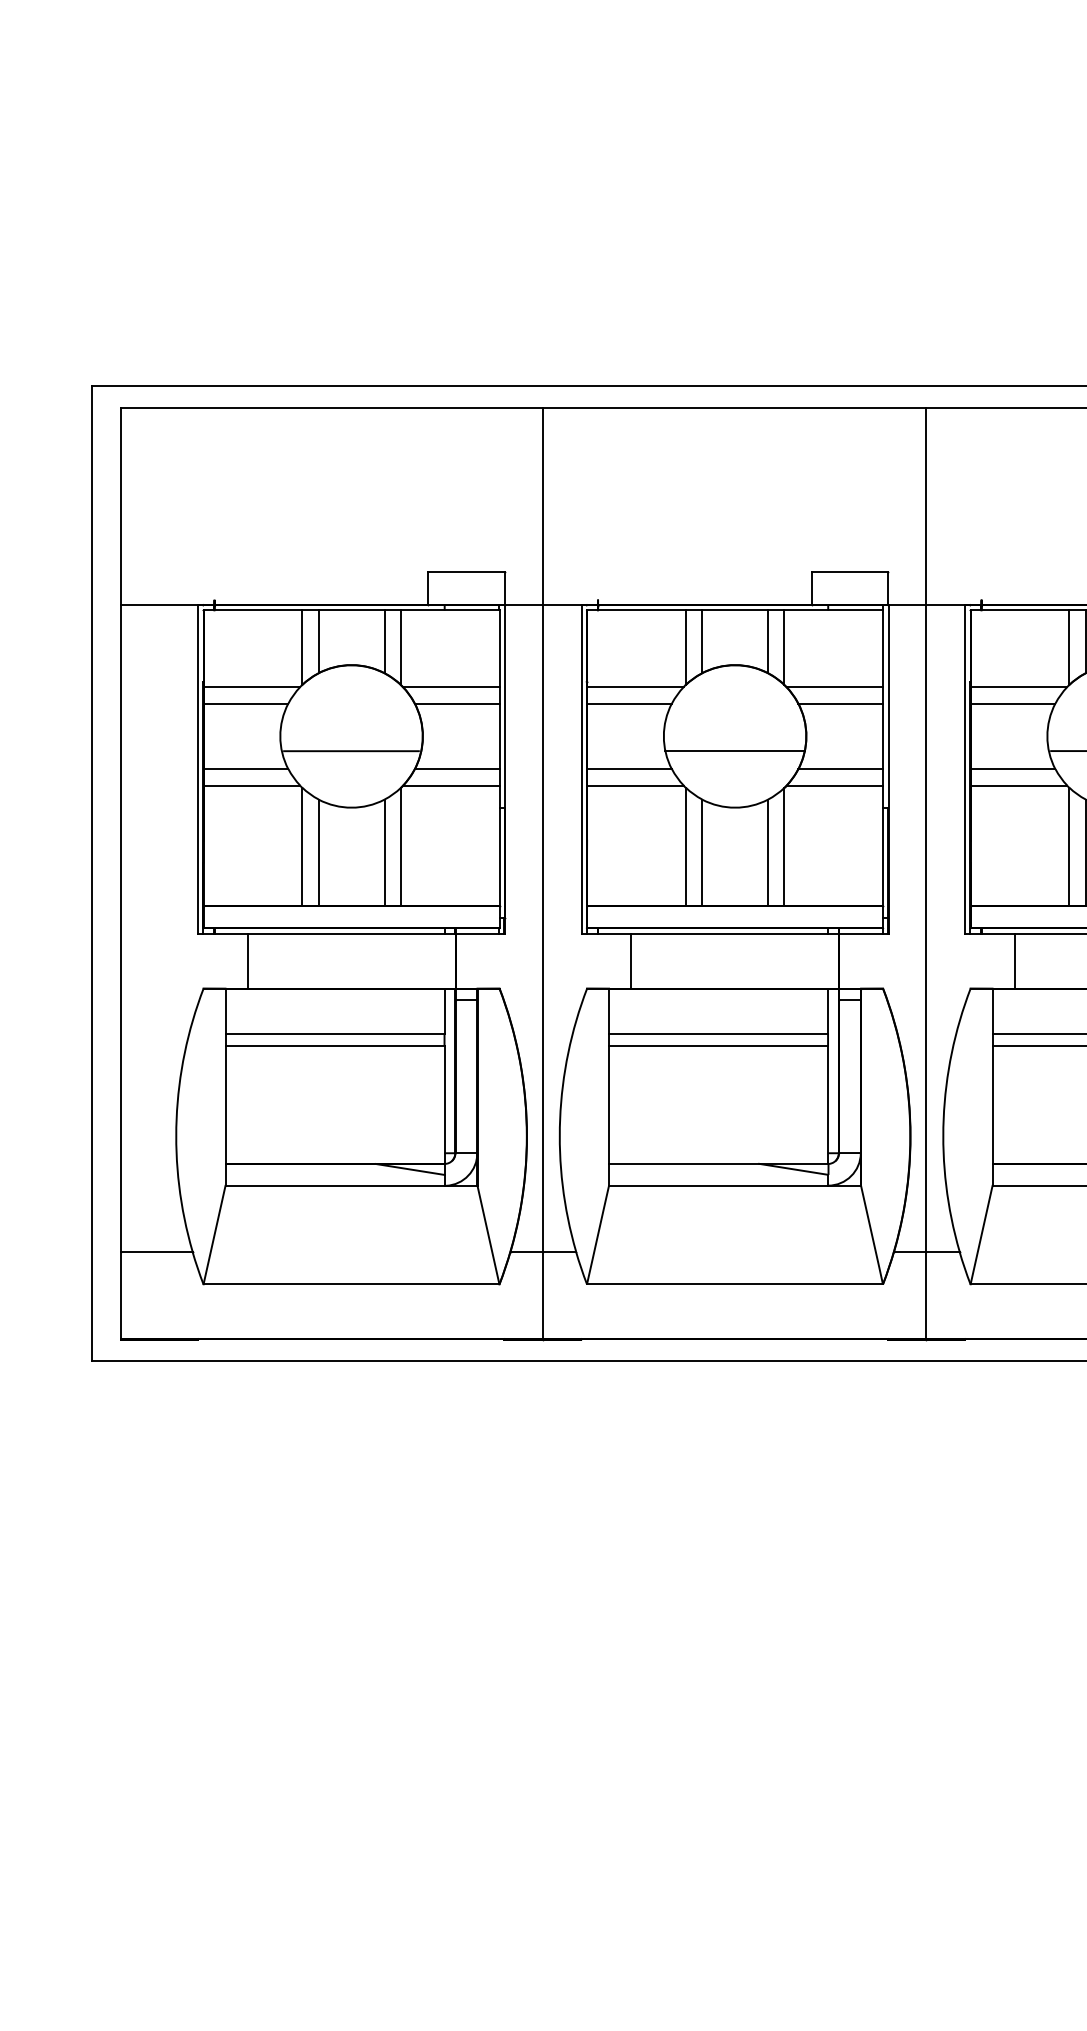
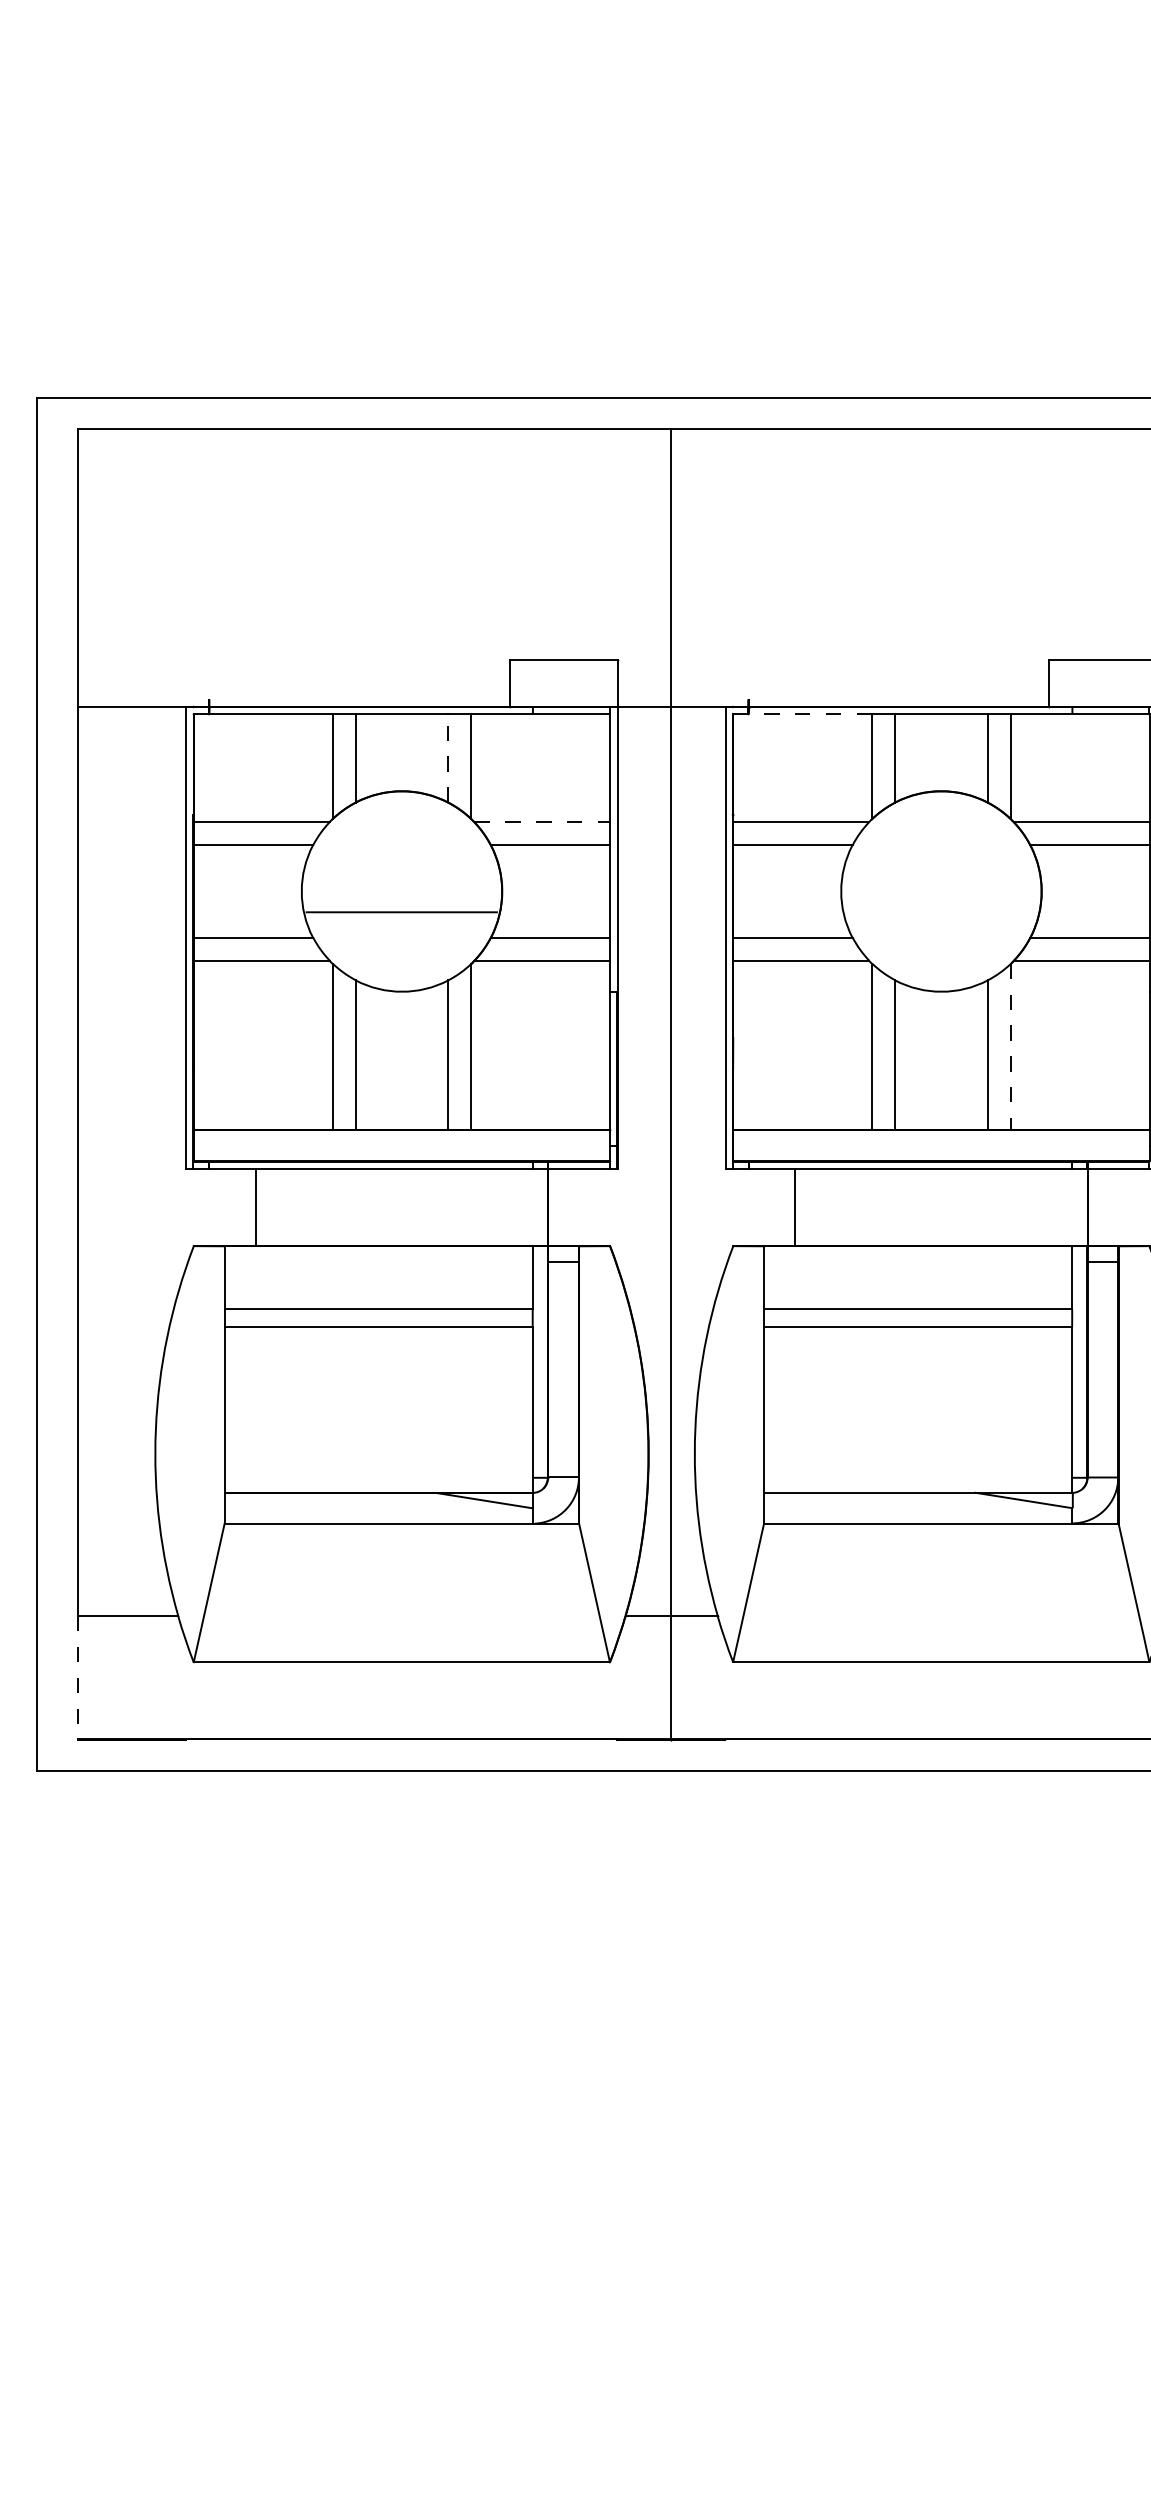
line: (637, 610) -> (804, 714), solid -> dashed
line: (384, 641) -> (448, 757), solid -> dashed
line: (451, 687) -> (542, 822), solid -> dashed
line: (734, 751) -> (940, 912), removed
line: (784, 847) -> (1010, 1047), solid -> dashed
line: (121, 1295) -> (78, 1677), solid -> dashed

